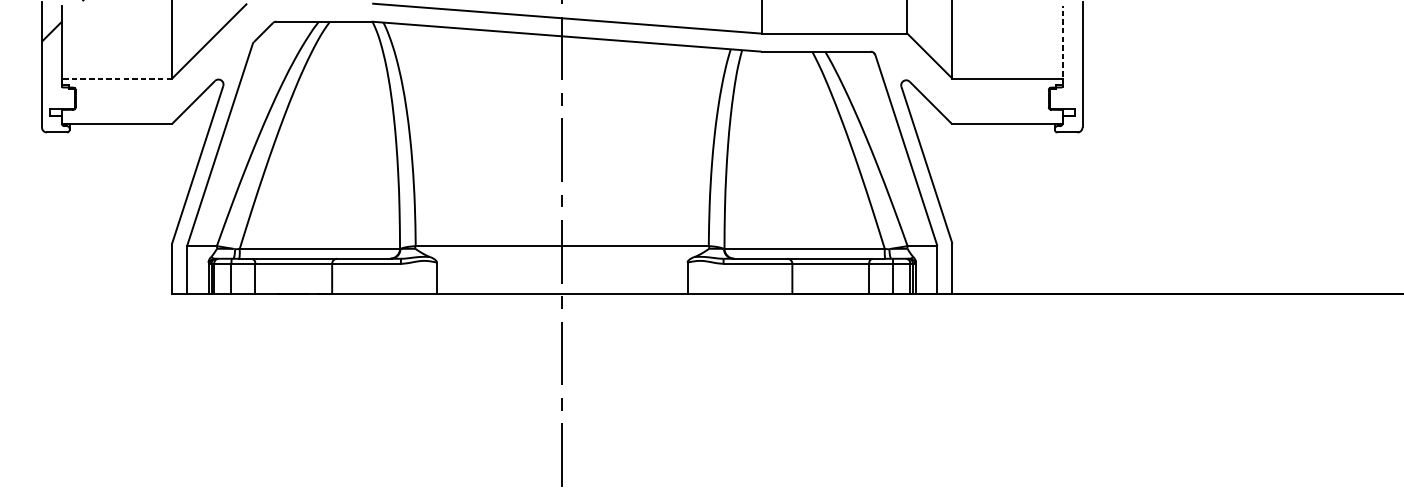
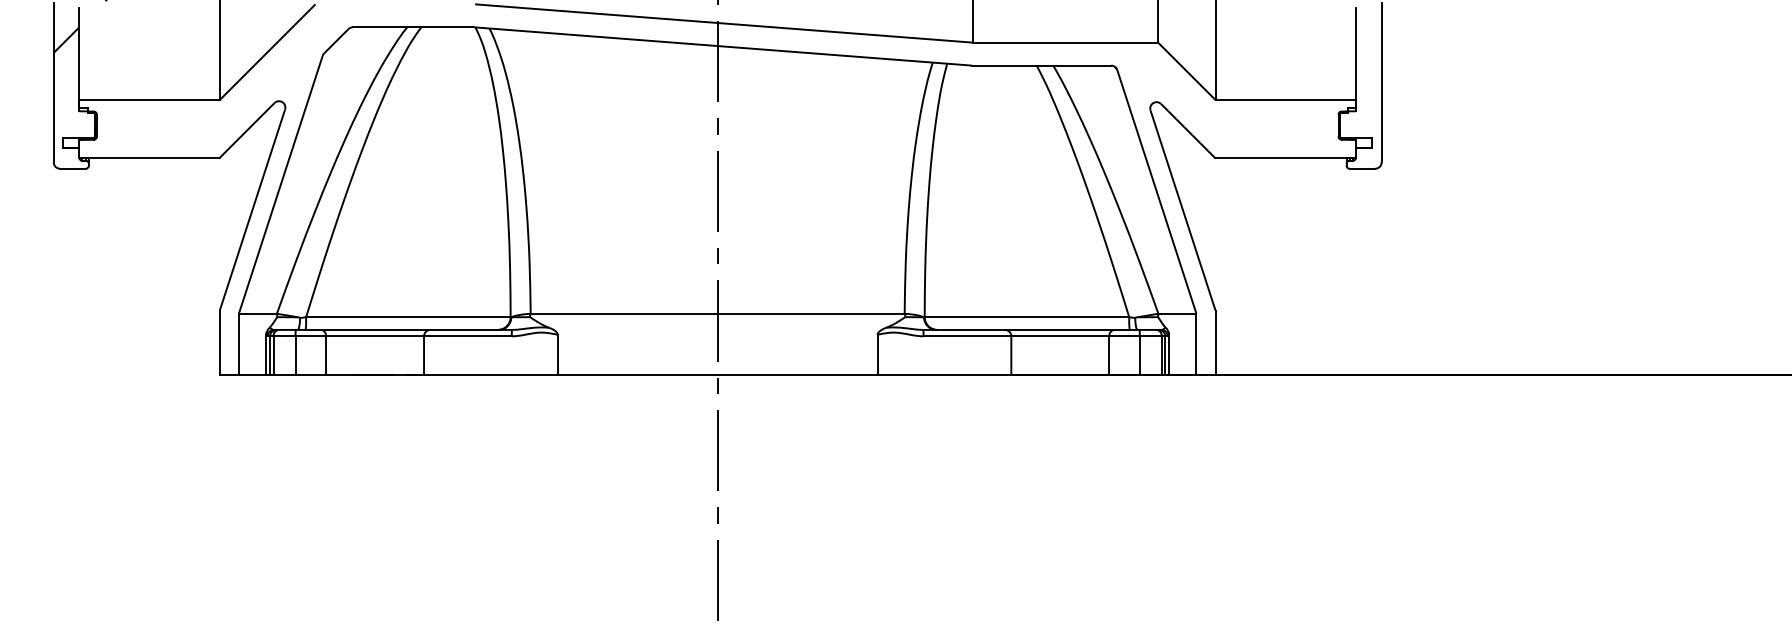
line: (1062, 45) -> (1356, 57), dashed -> solid
line: (117, 78) -> (149, 100), dashed -> solid

